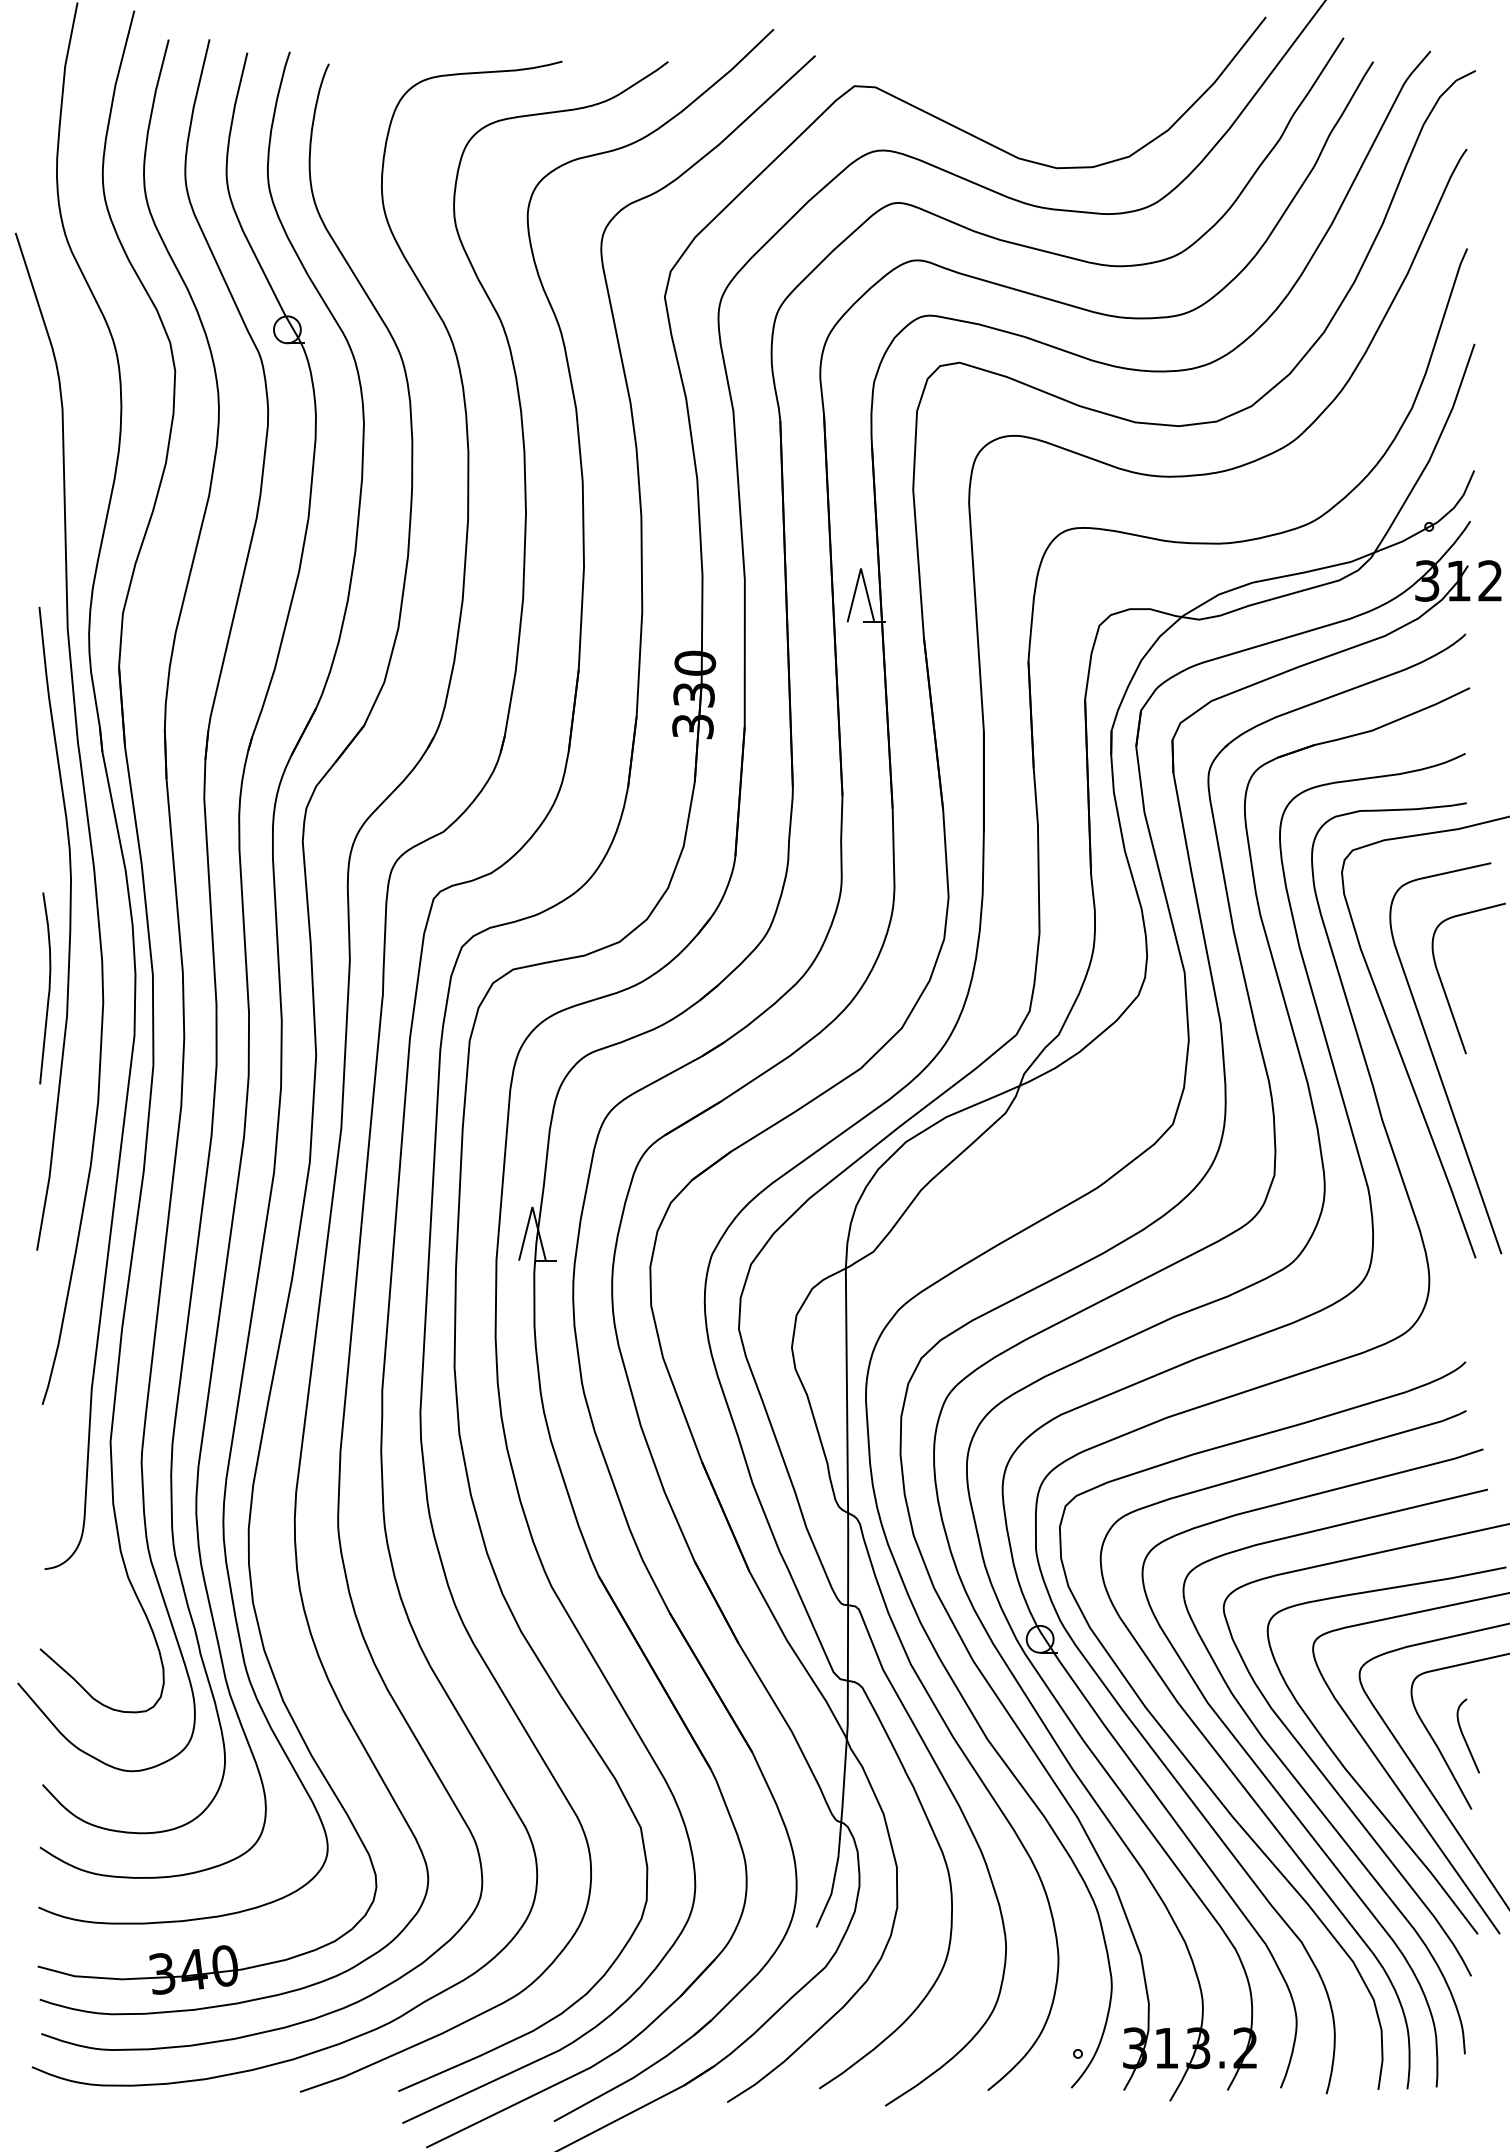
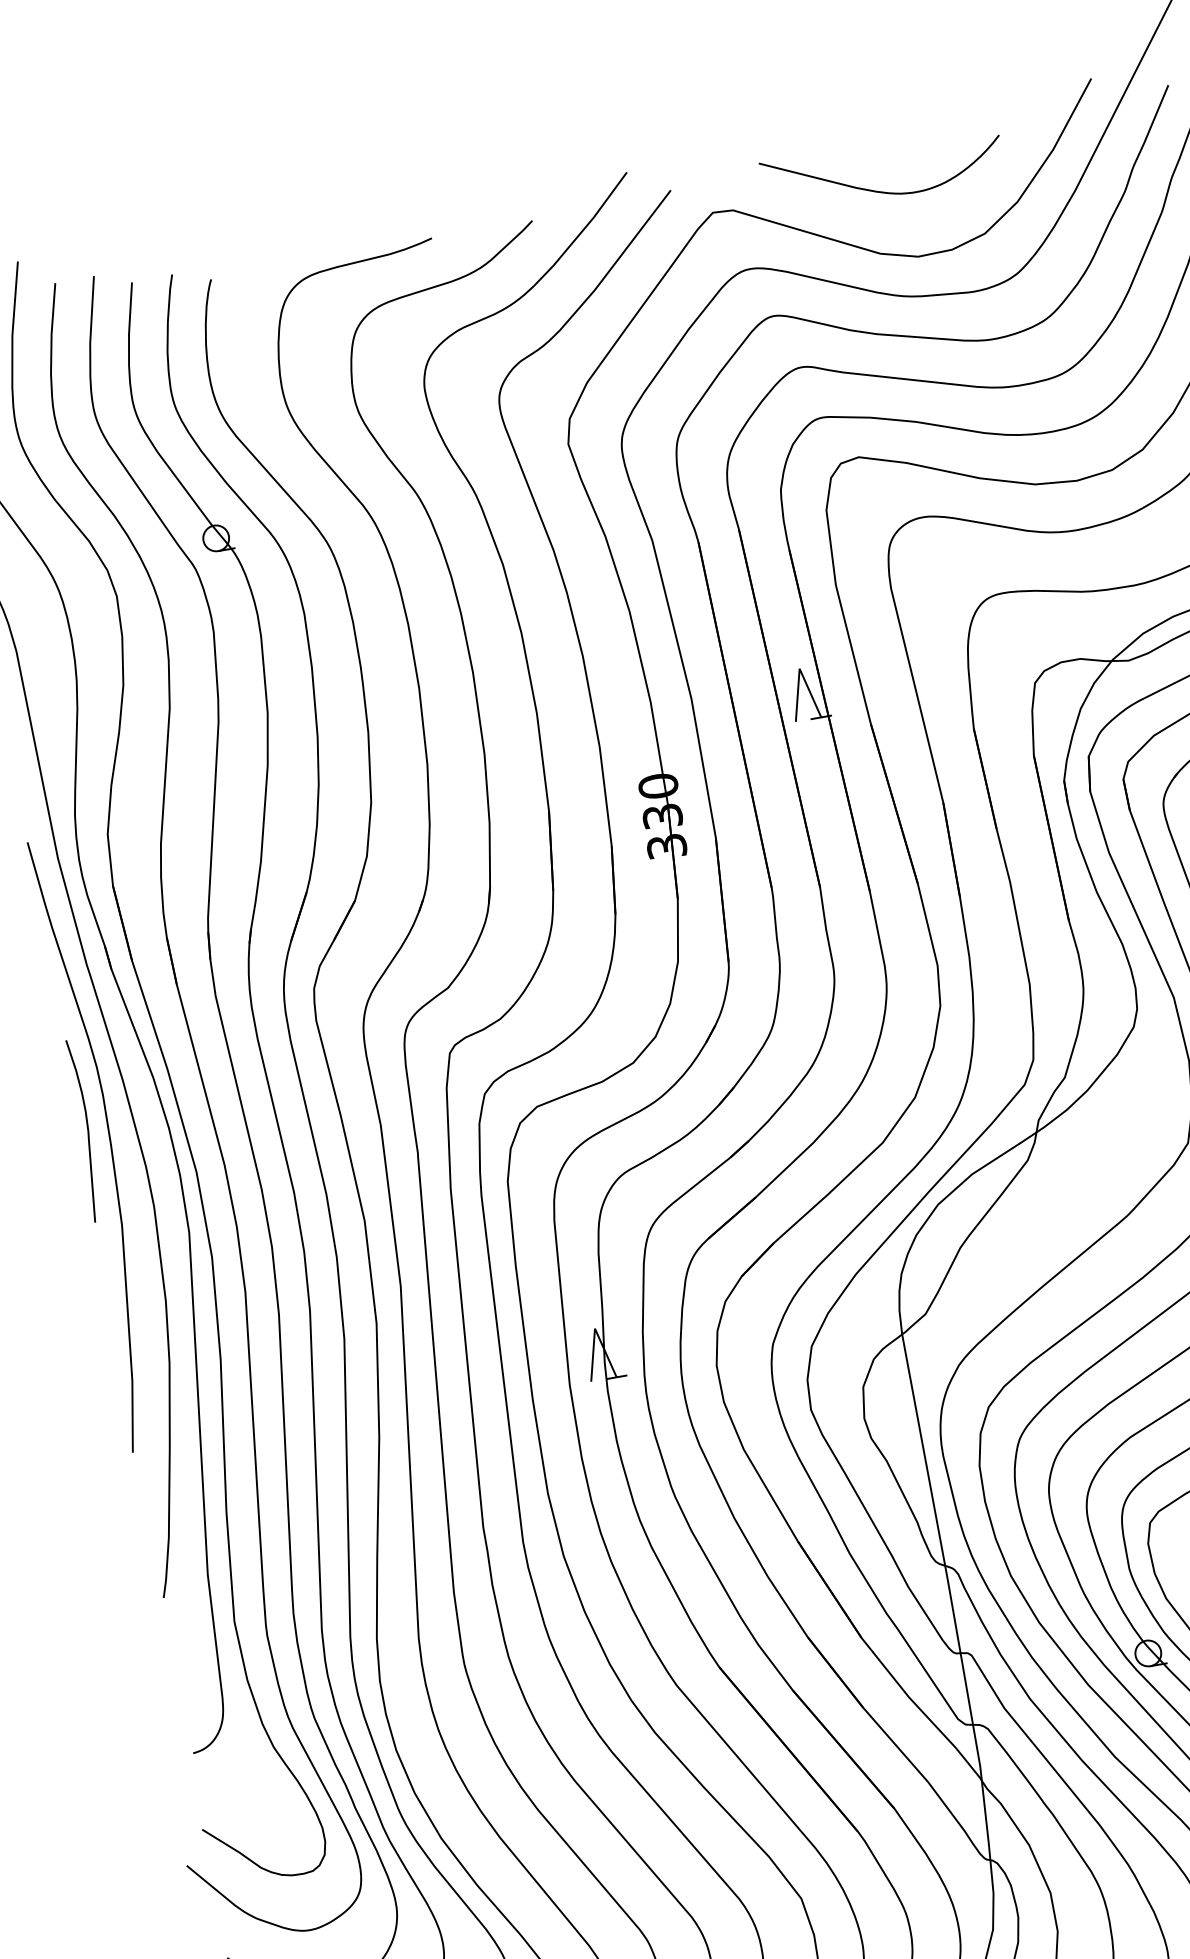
curve: (1027, 93) -> (878, 190), added
curve: (48, 988) -> (87, 1130), moved

